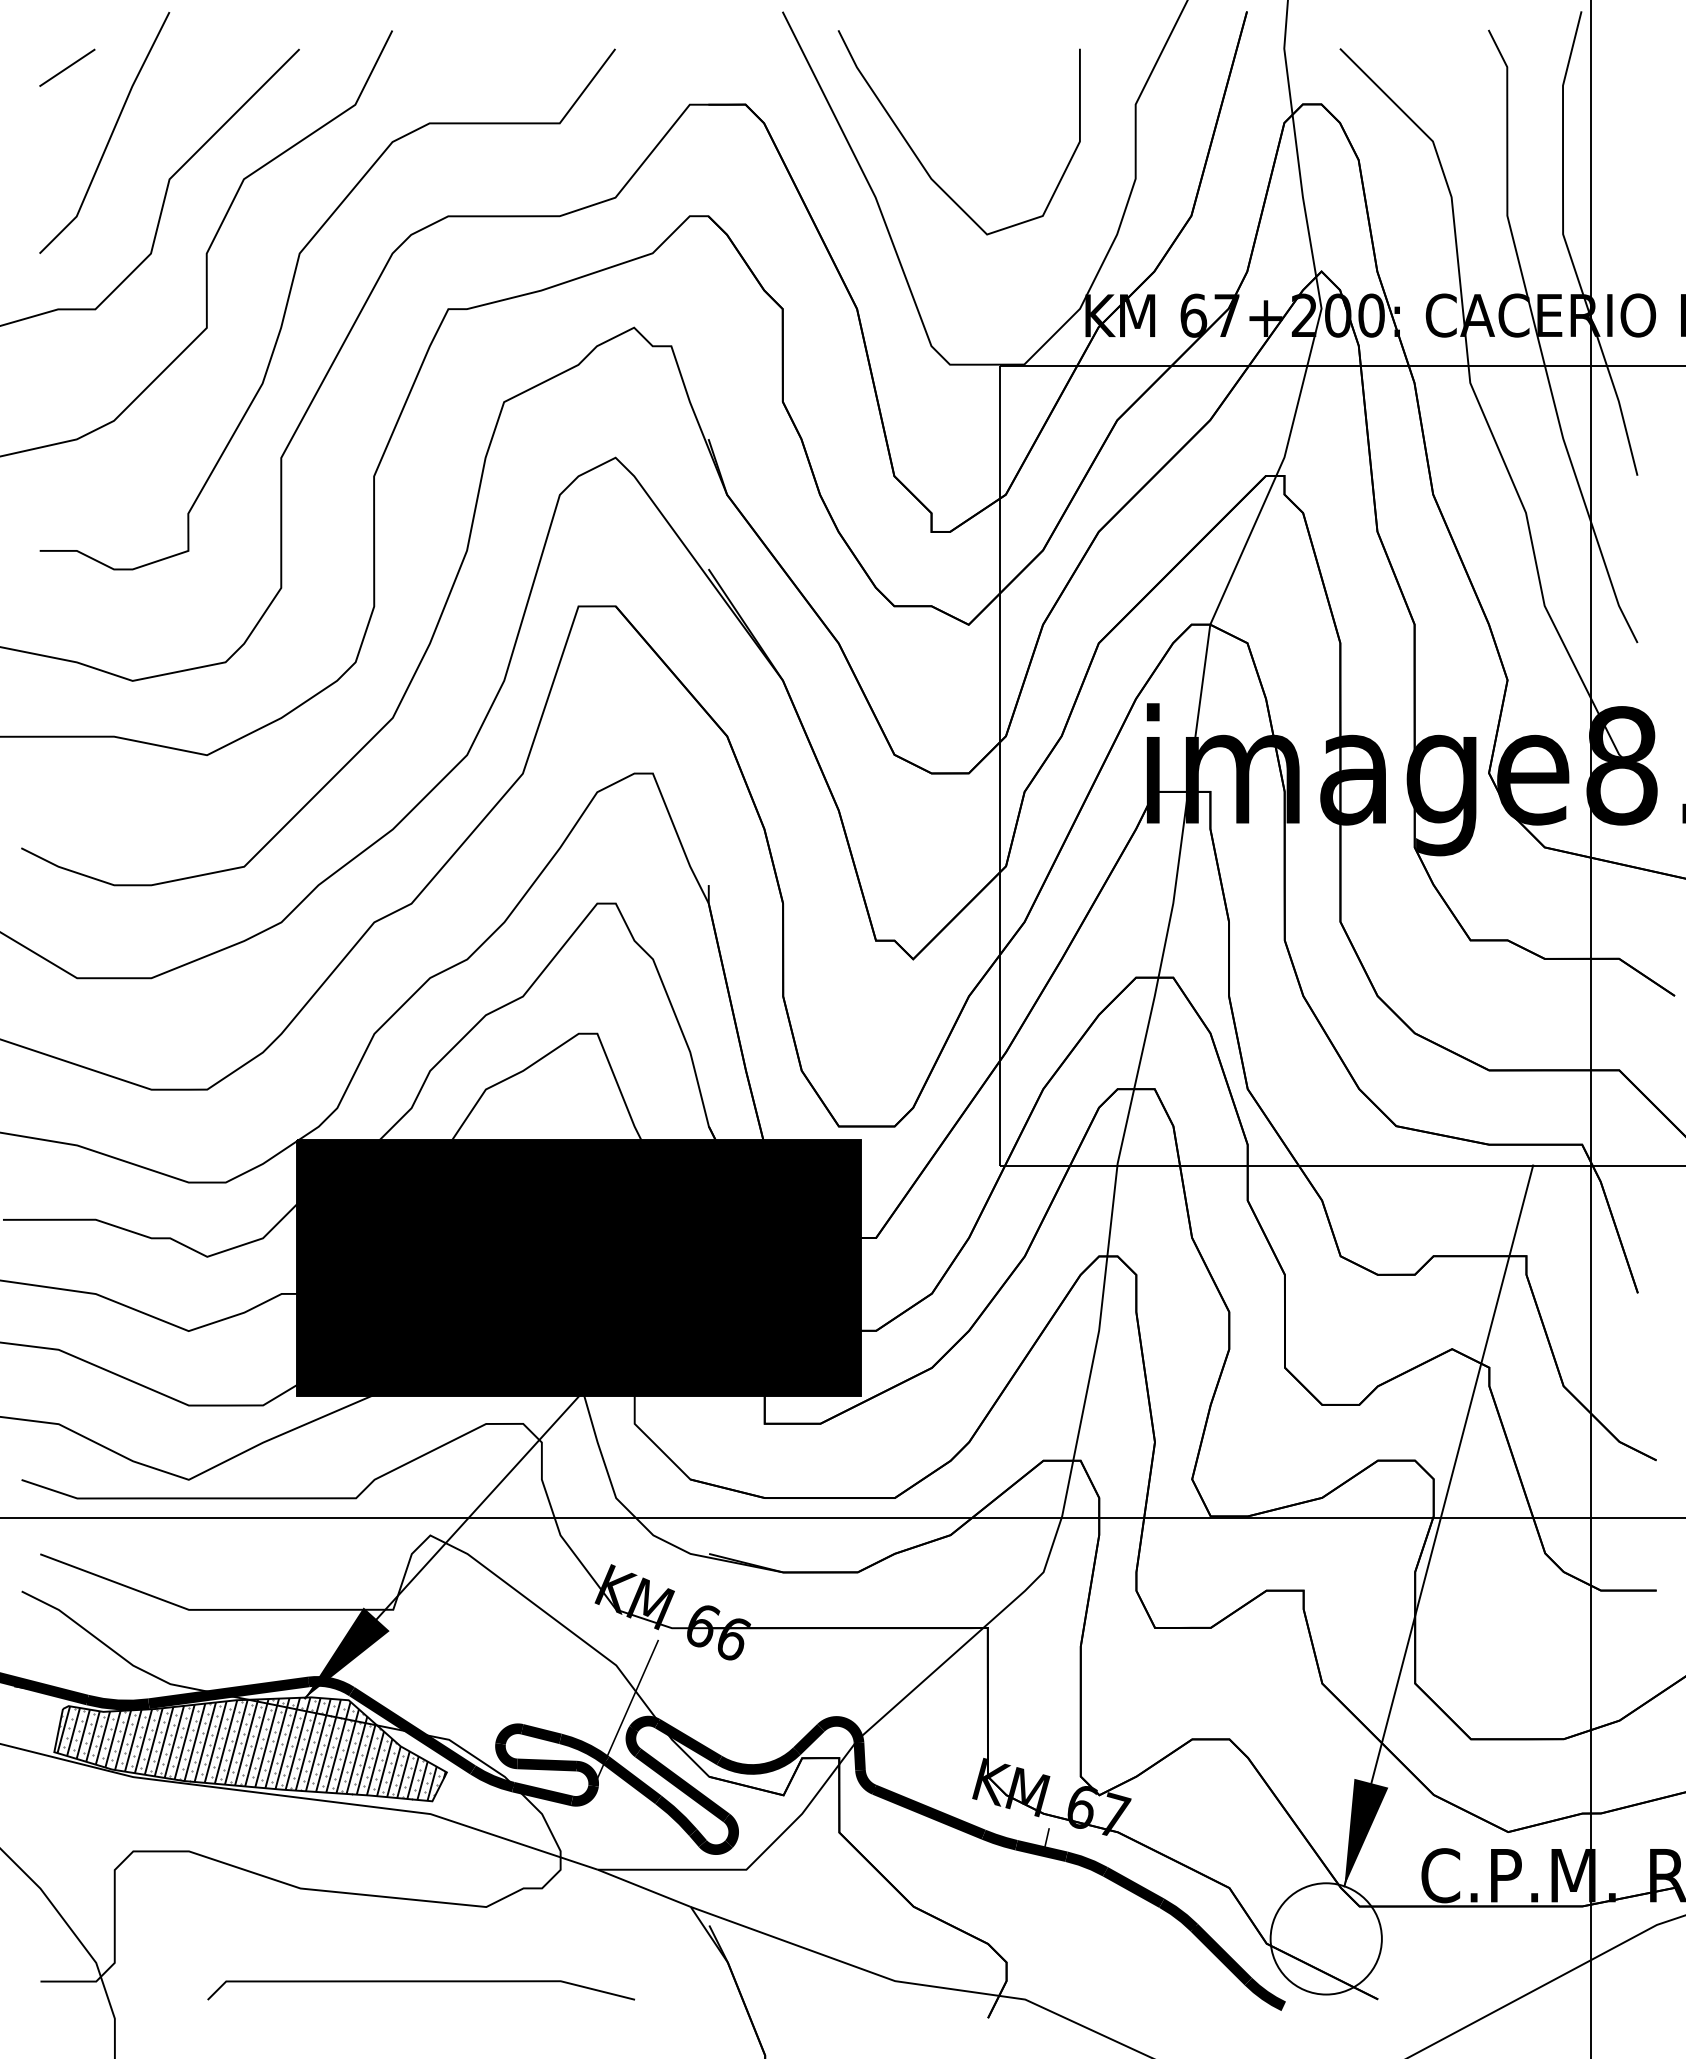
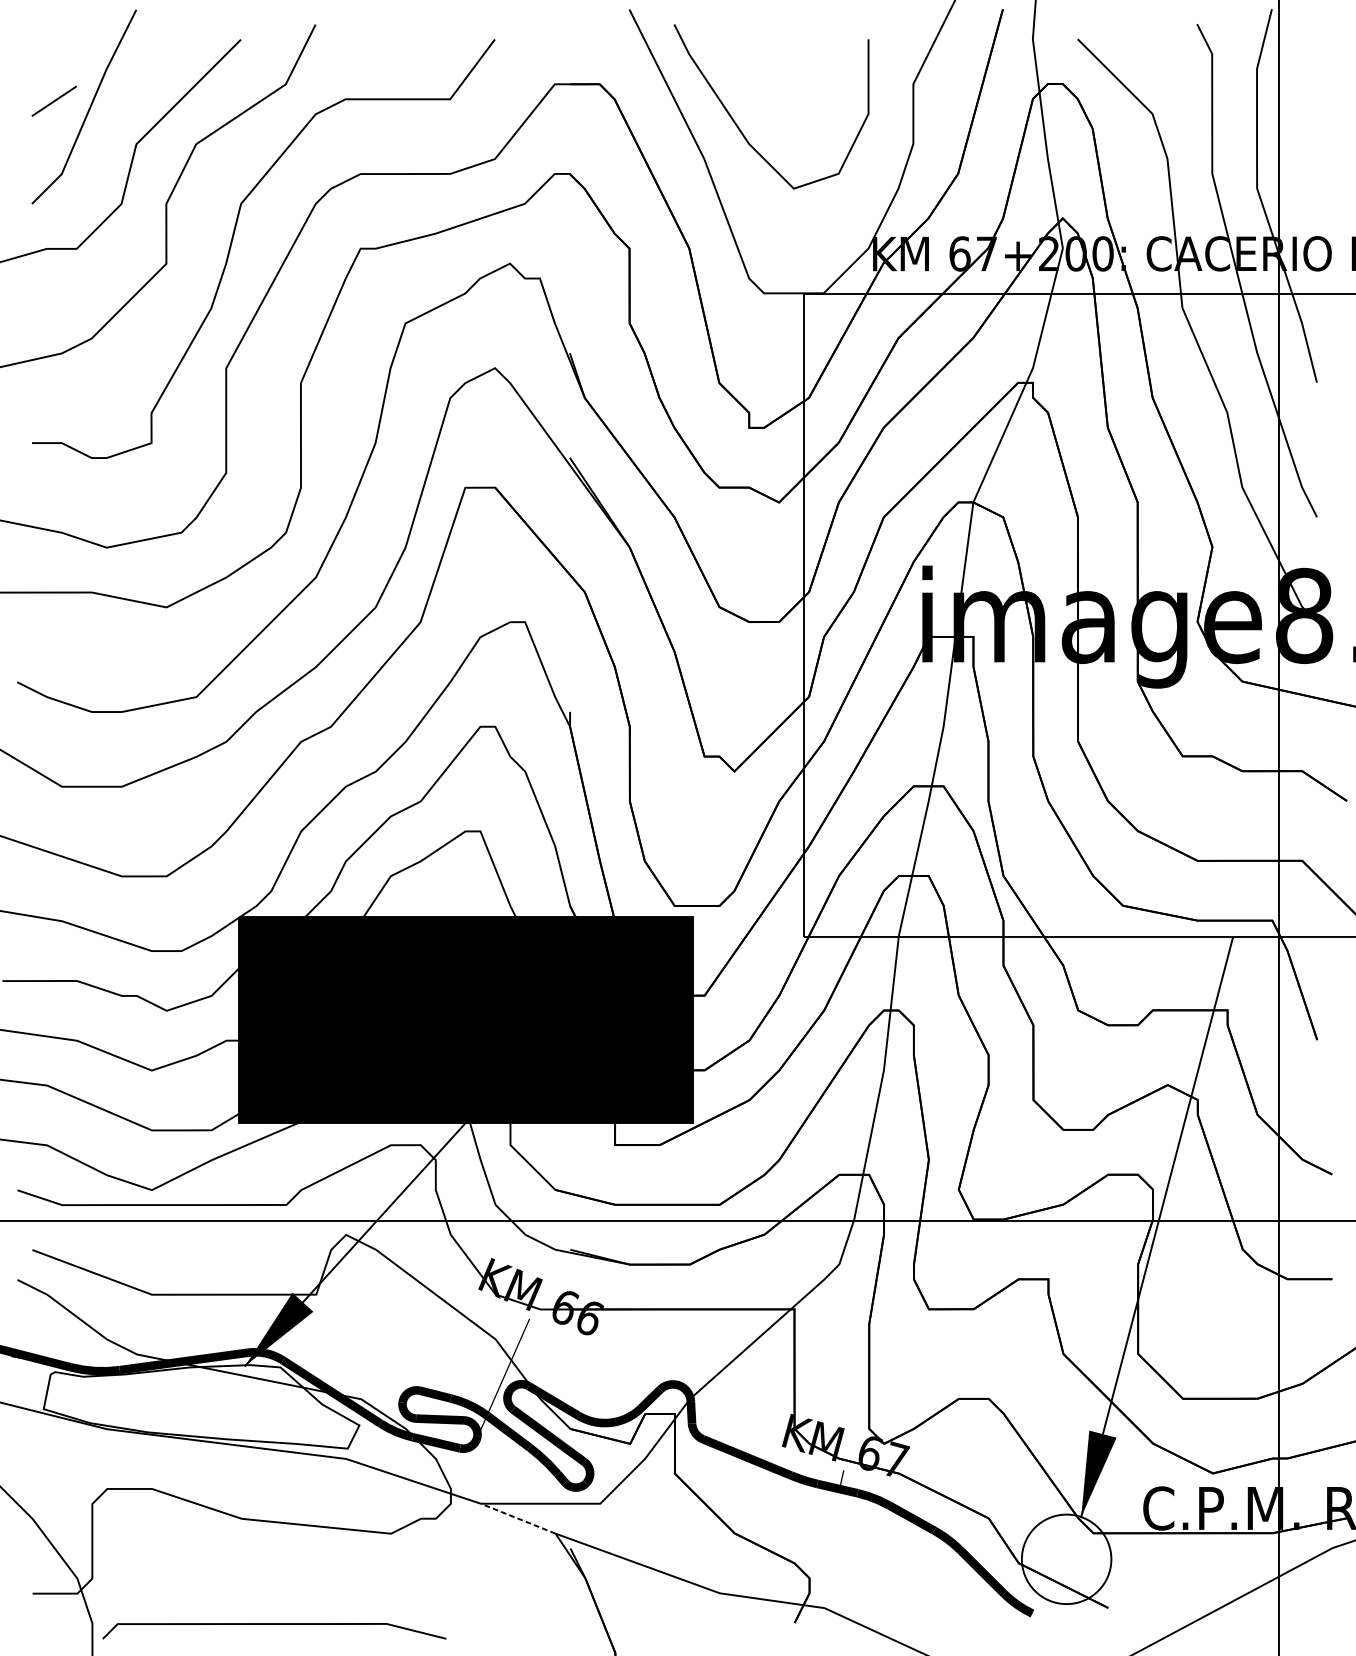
line: (67, 67) -> (54, 101), moved
hatch: (251, 1748) -> (202, 1406), removed
line: (643, 1888) -> (517, 1518), solid -> dashed
curve: (420, 1982) -> (273, 1624), moved

